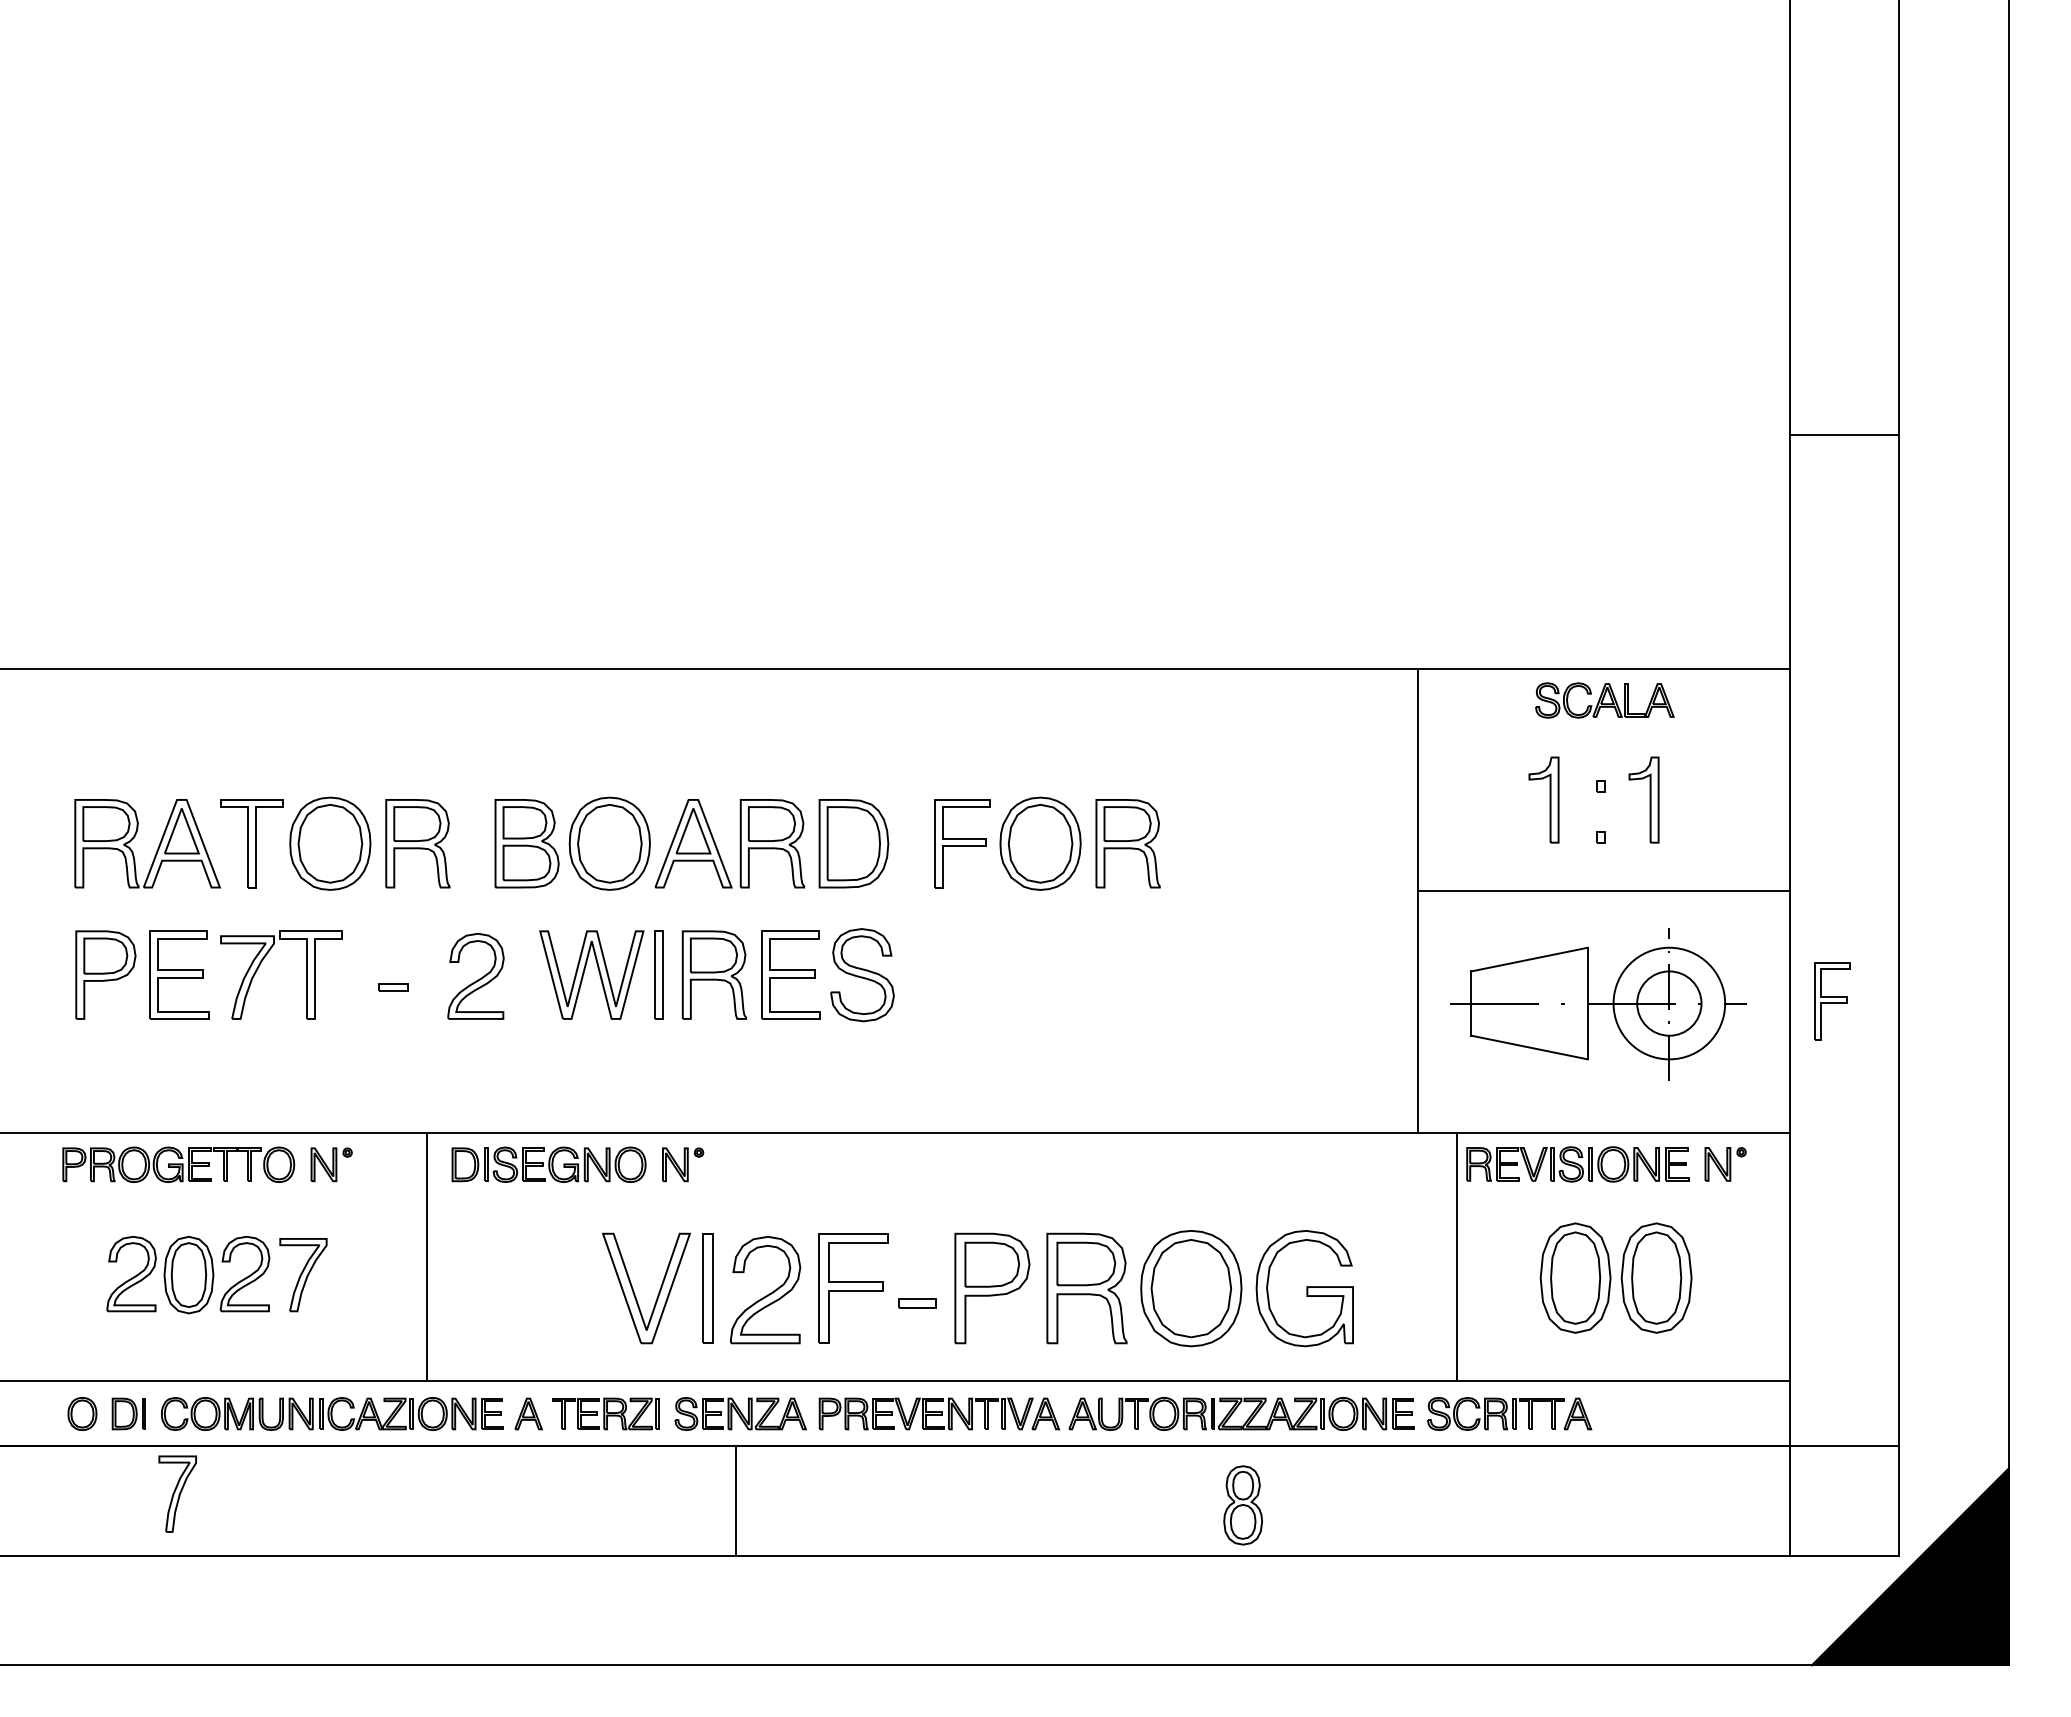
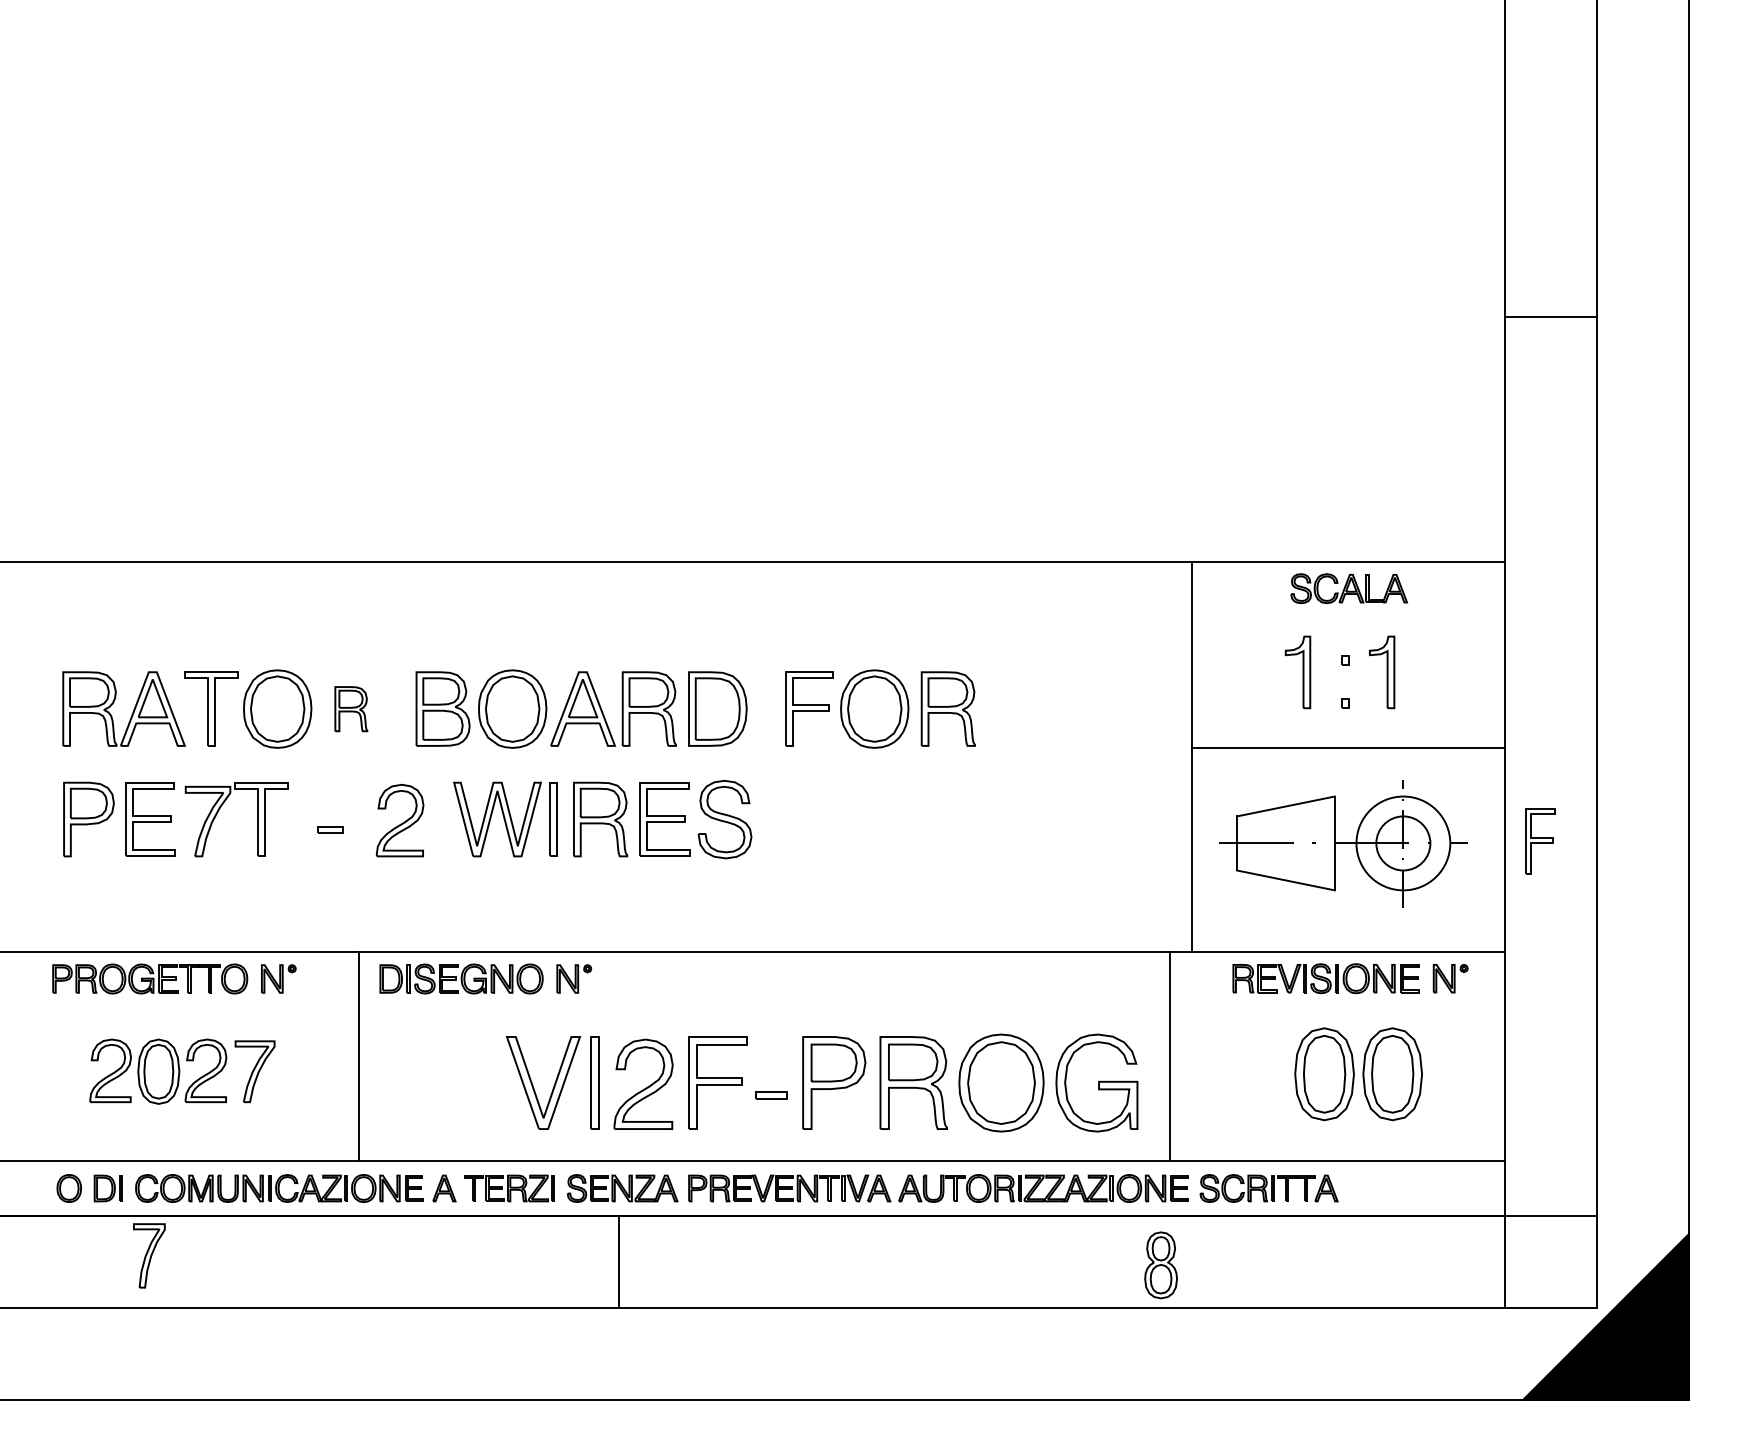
line: (1844, 435) -> (1550, 317), moved
part: (417, 843) -> (350, 708), size x0.6
line: (1456, 1256) -> (1169, 1056), moved
part: (1242, 1505) -> (1160, 1265), moved

